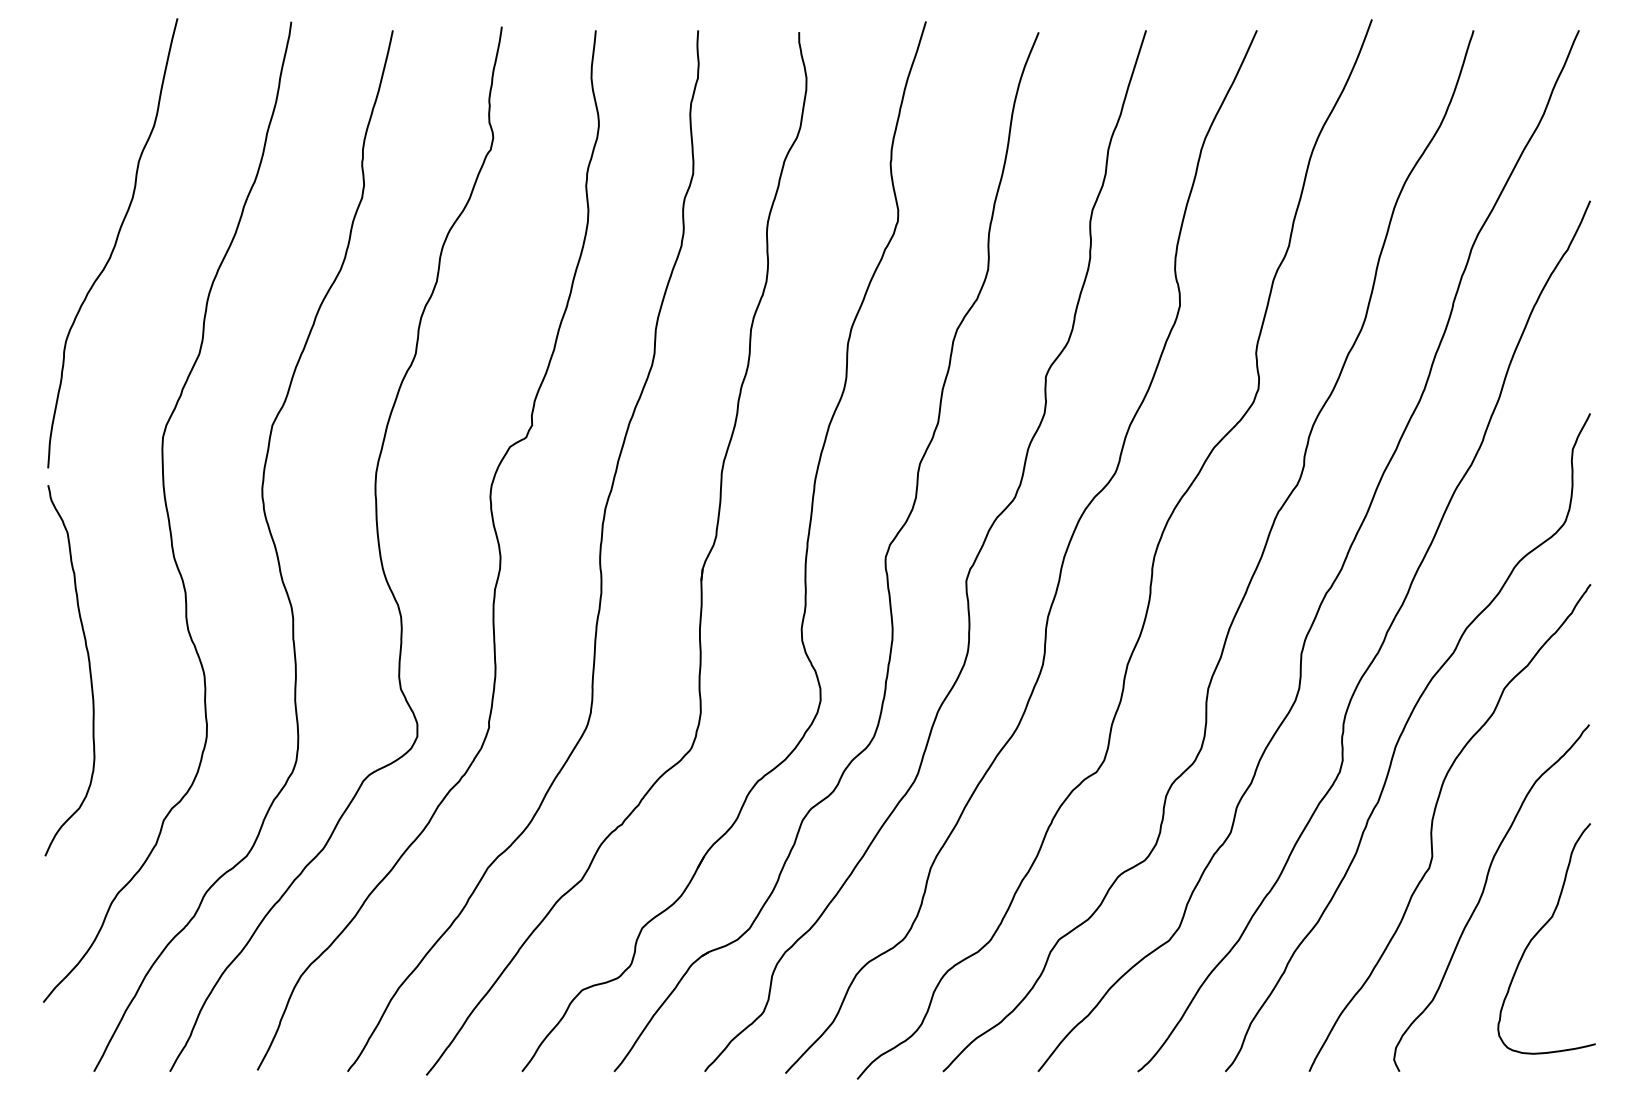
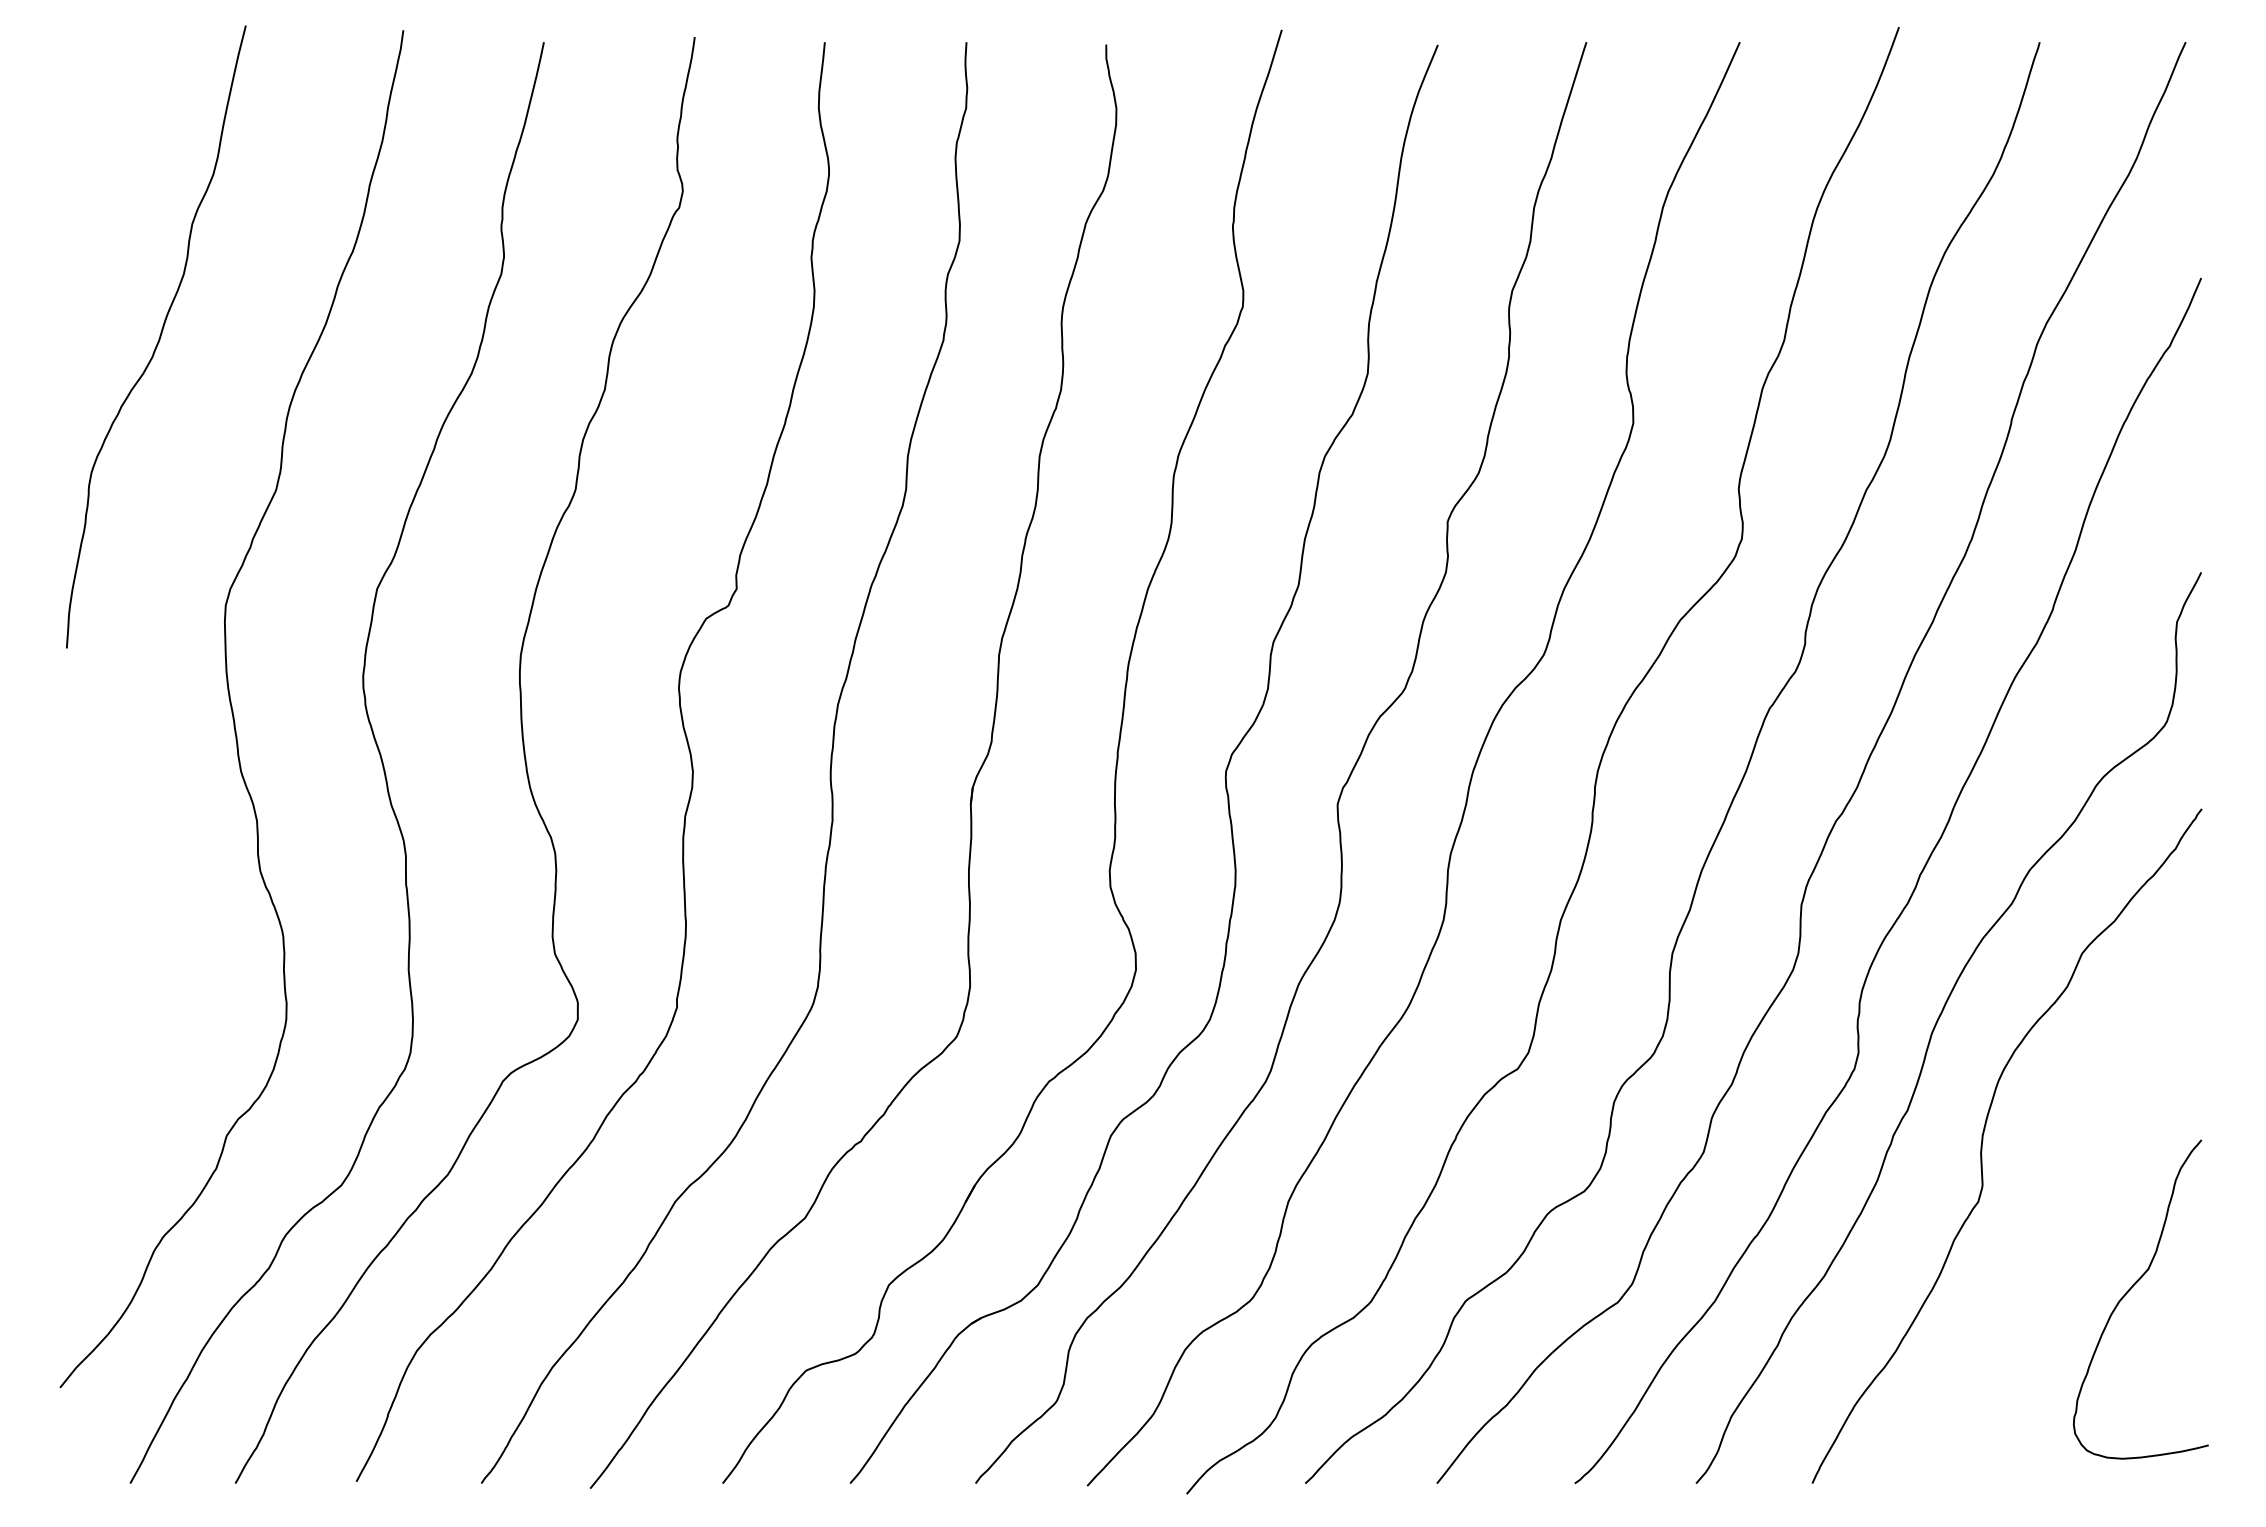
curve: (89, 668) -> (123, 925), removed
curve: (1482, 894) -> (2052, 1238), removed

